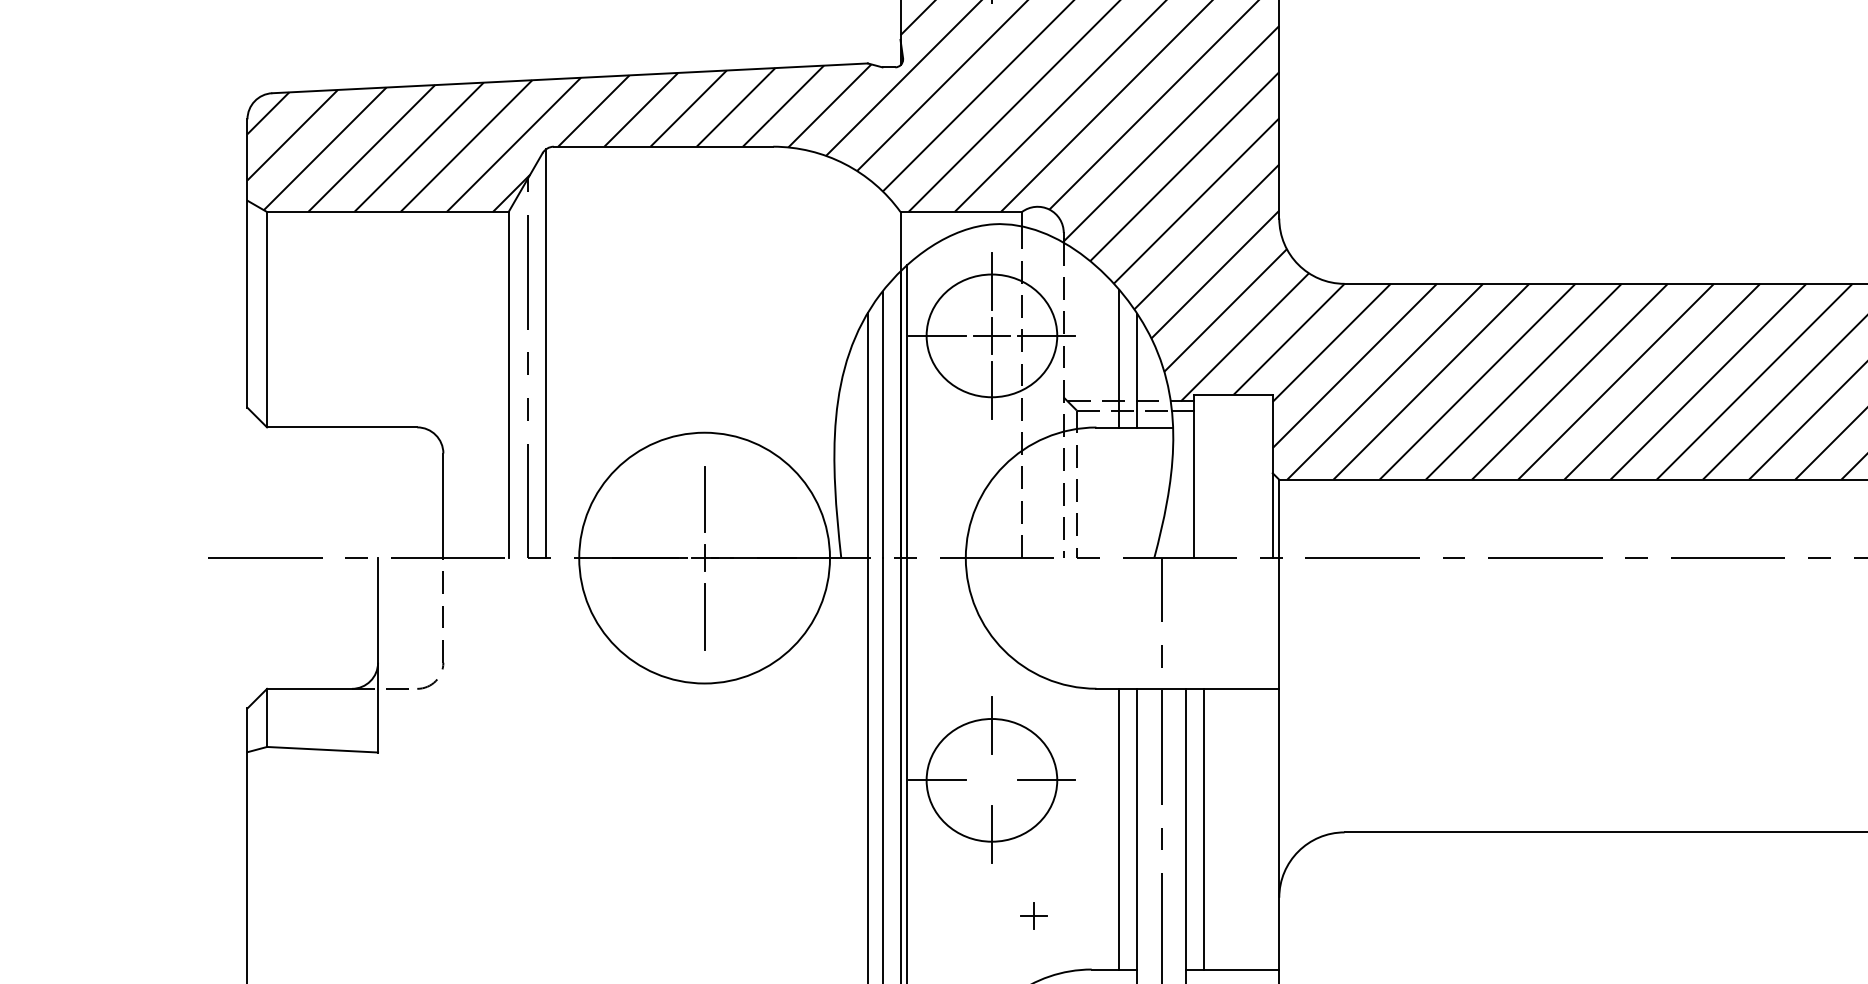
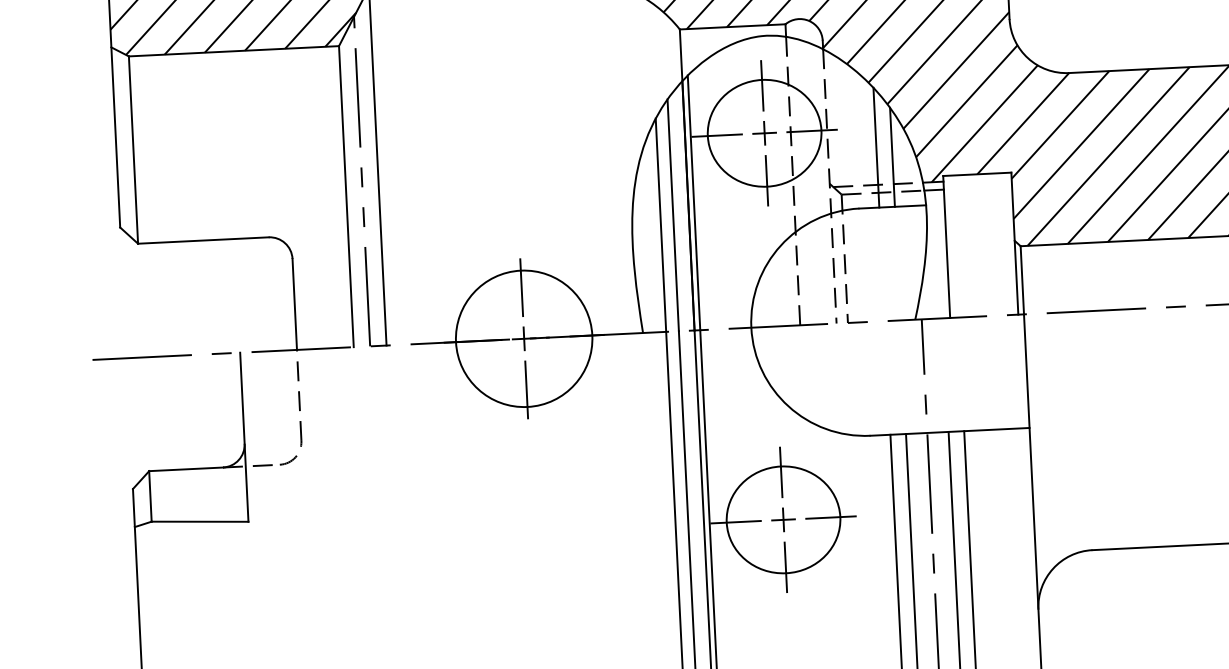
part: (991, 335) -> (764, 132), size x0.71
circle: (704, 557) -> (524, 338), size x0.62
part: (1033, 915) -> (783, 519), moved

